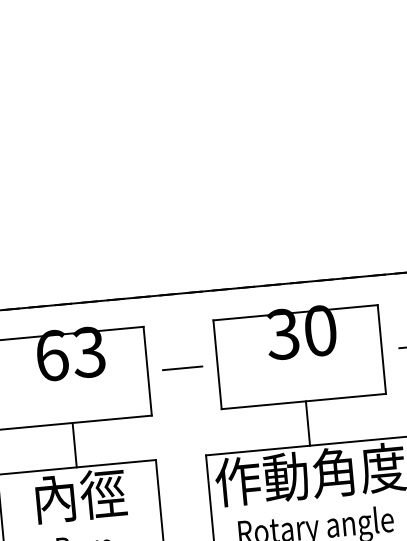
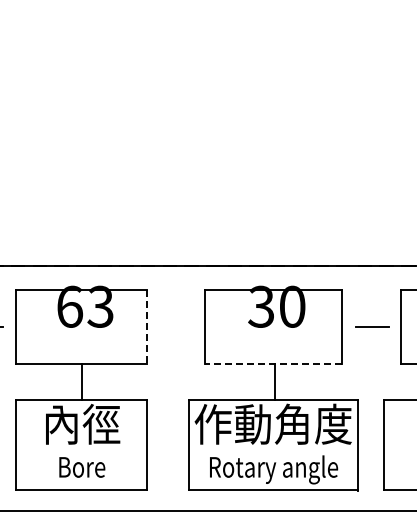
line: (182, 368) -> (176, 327), removed
line: (147, 370) -> (147, 326), solid -> dashed
line: (302, 401) -> (272, 363), solid -> dashed

